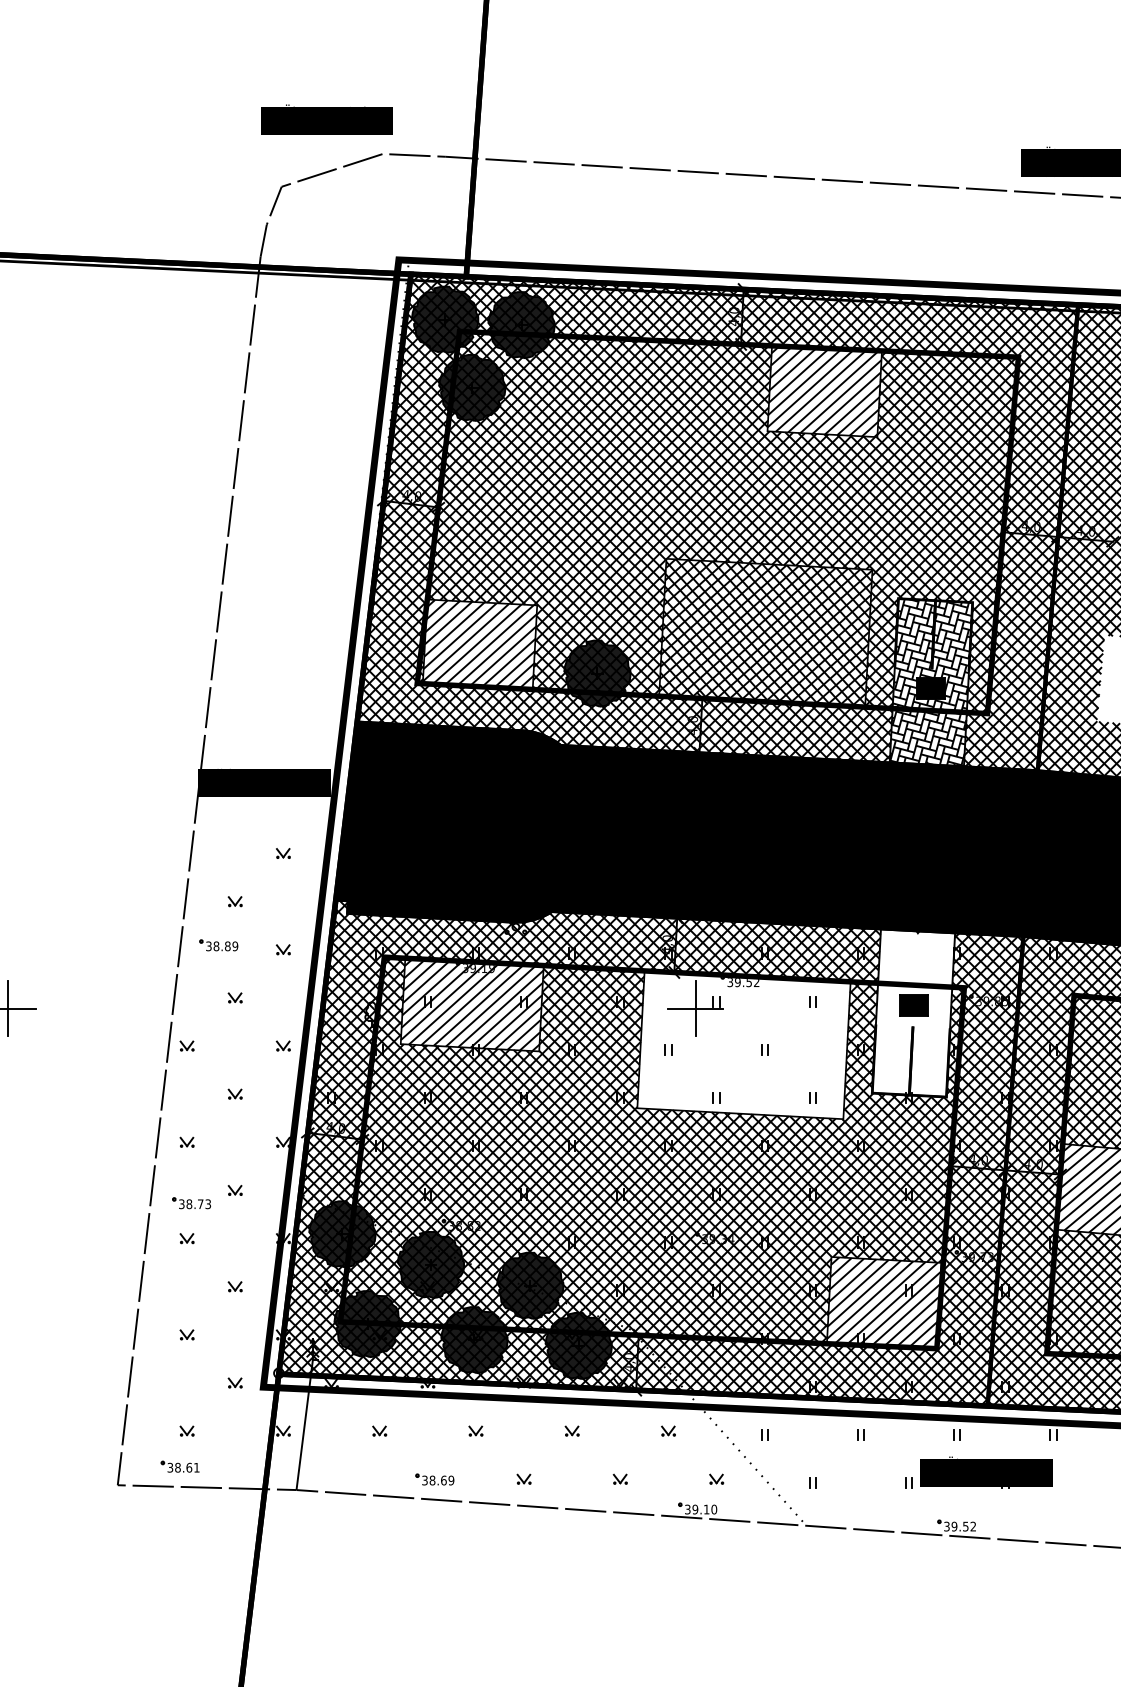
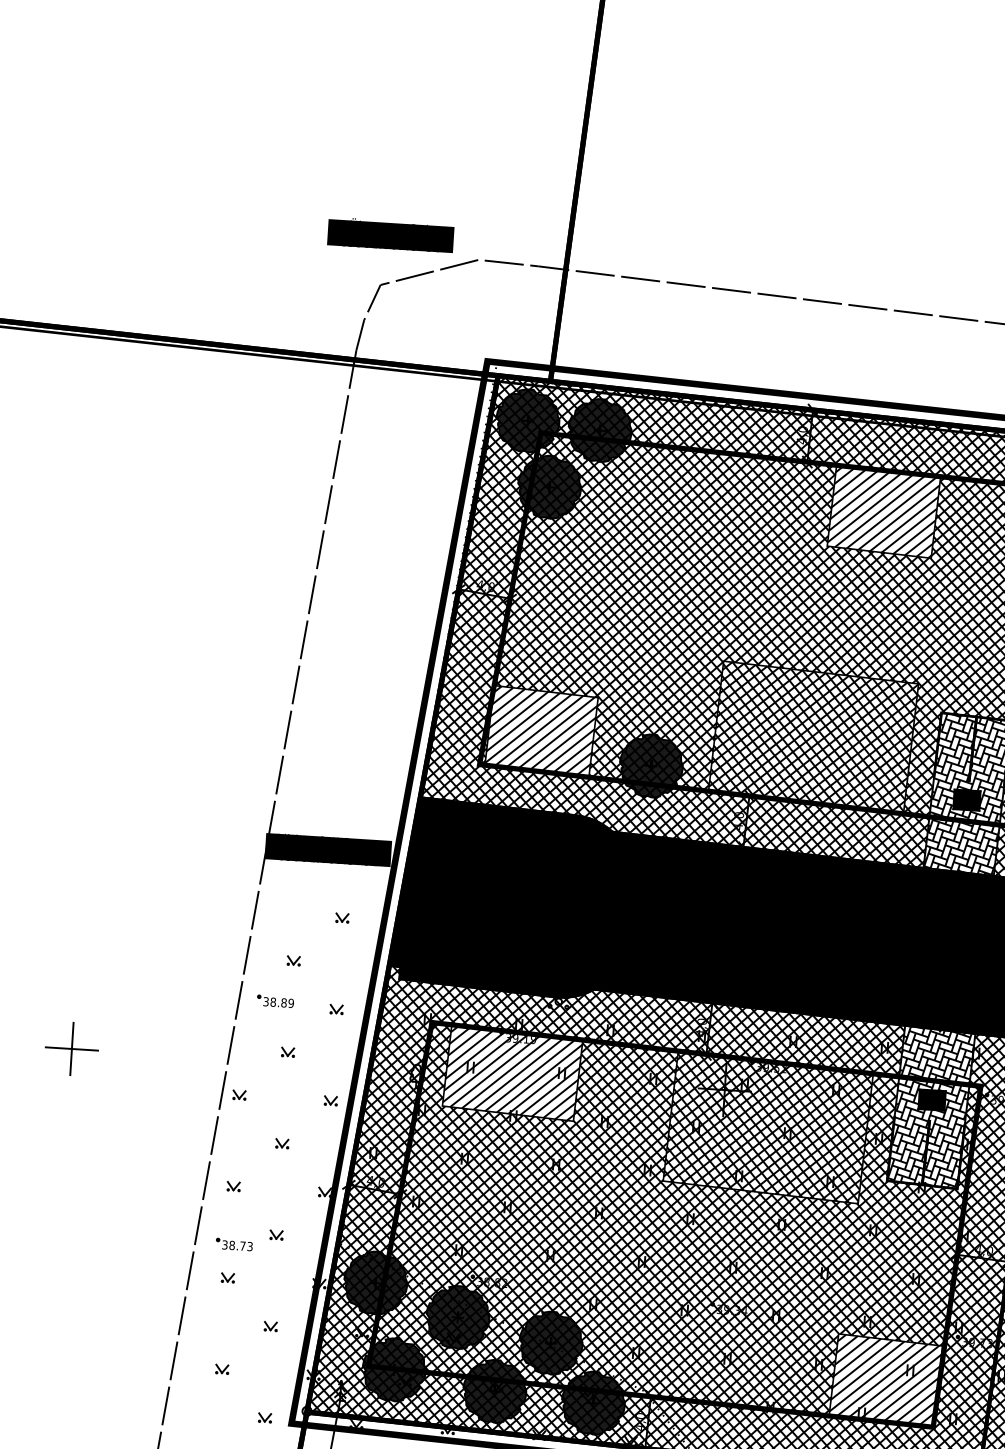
text: (326, 119) -> (390, 234), moved
hatch: (913, 1012) -> (931, 1106), added
hatch: (743, 1045) -> (767, 1127), added

